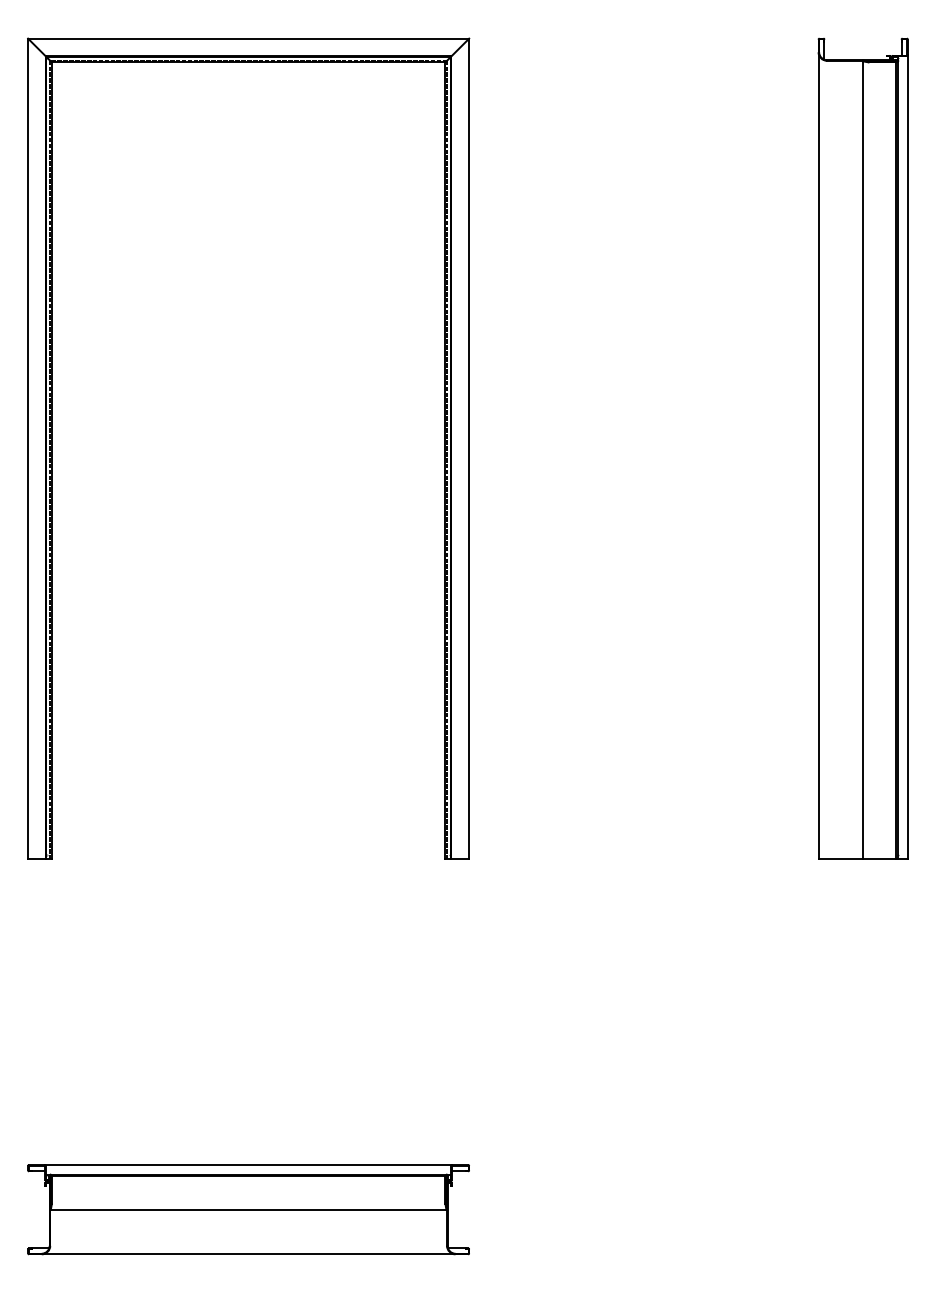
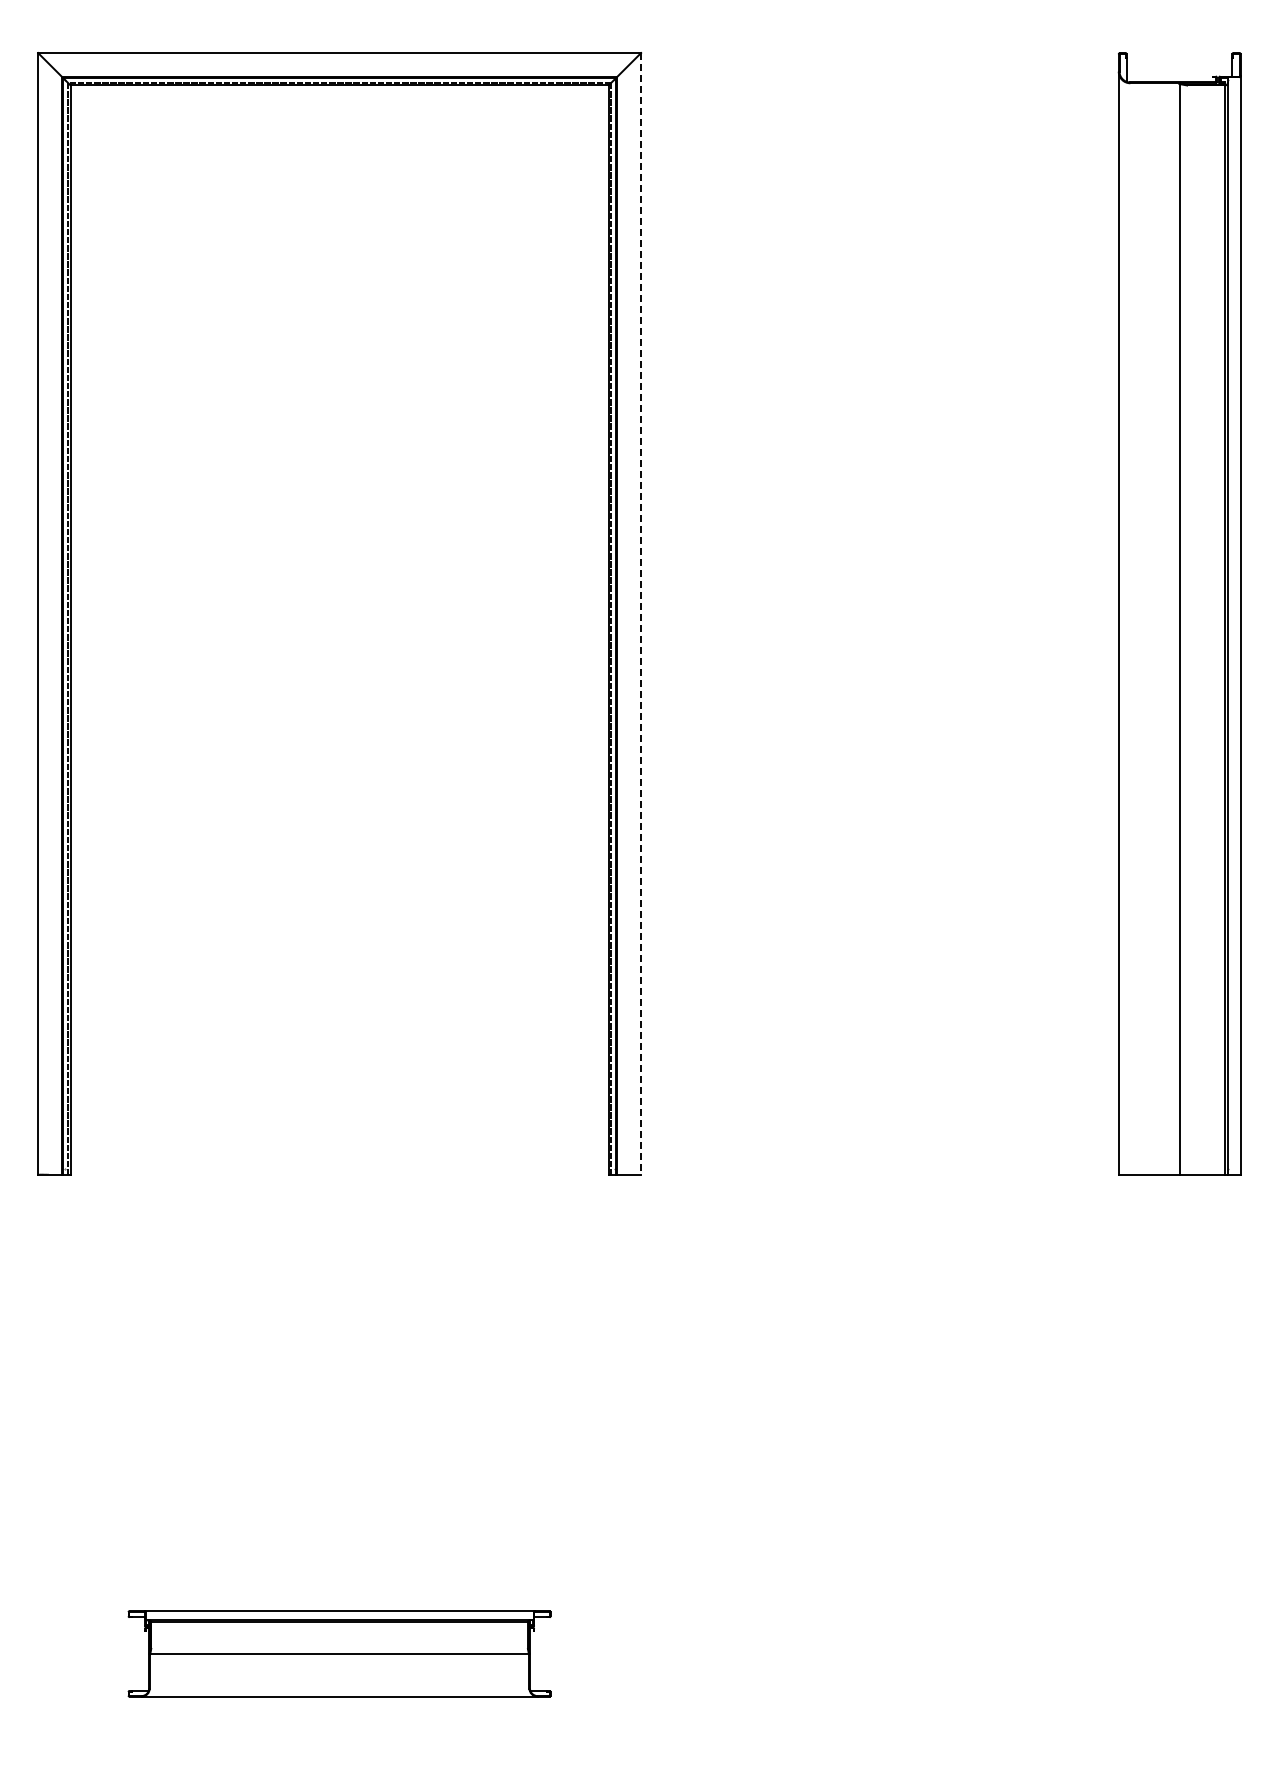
line: (469, 448) -> (641, 613), solid -> dashed
part: (248, 1209) -> (339, 1653), size x0.7

